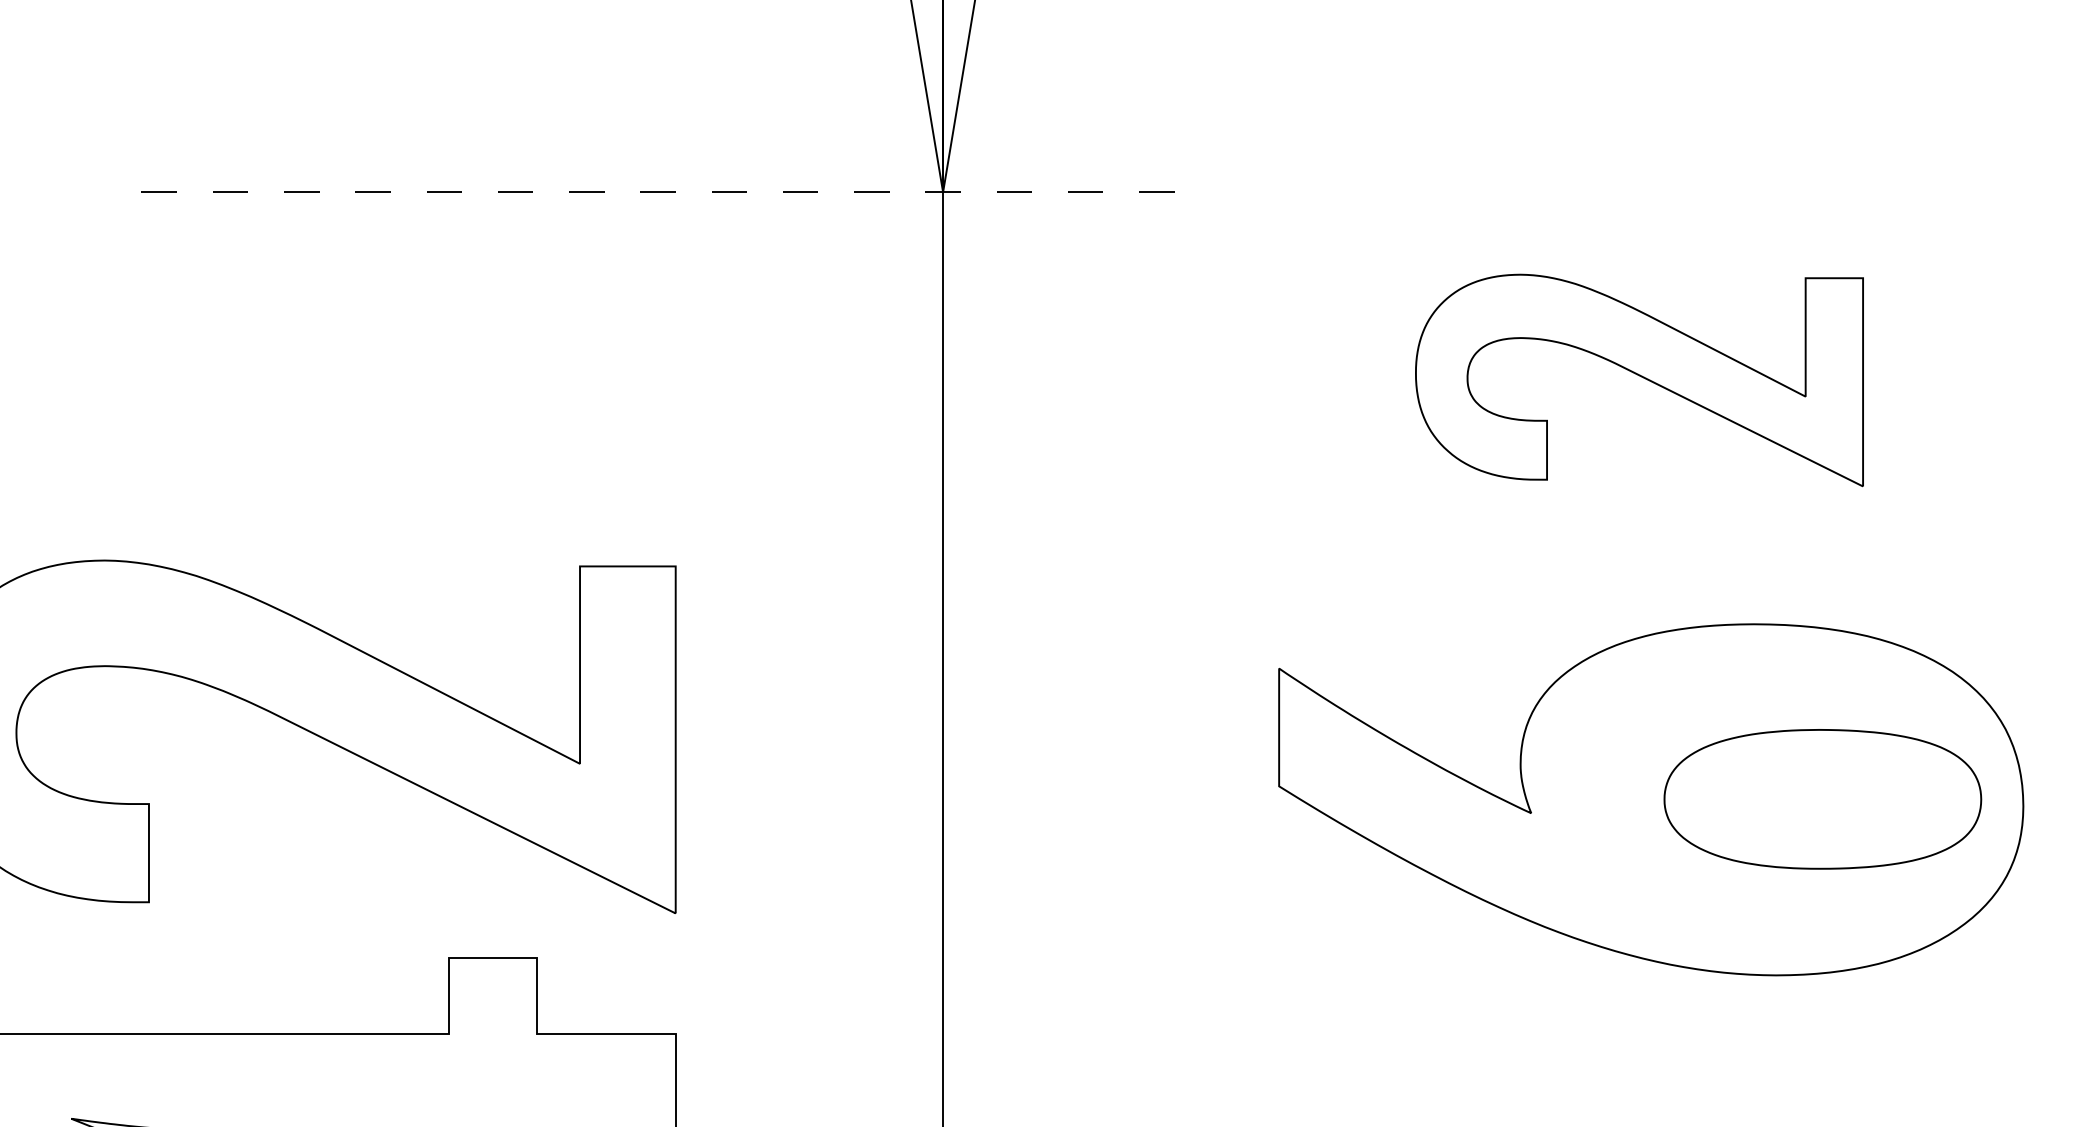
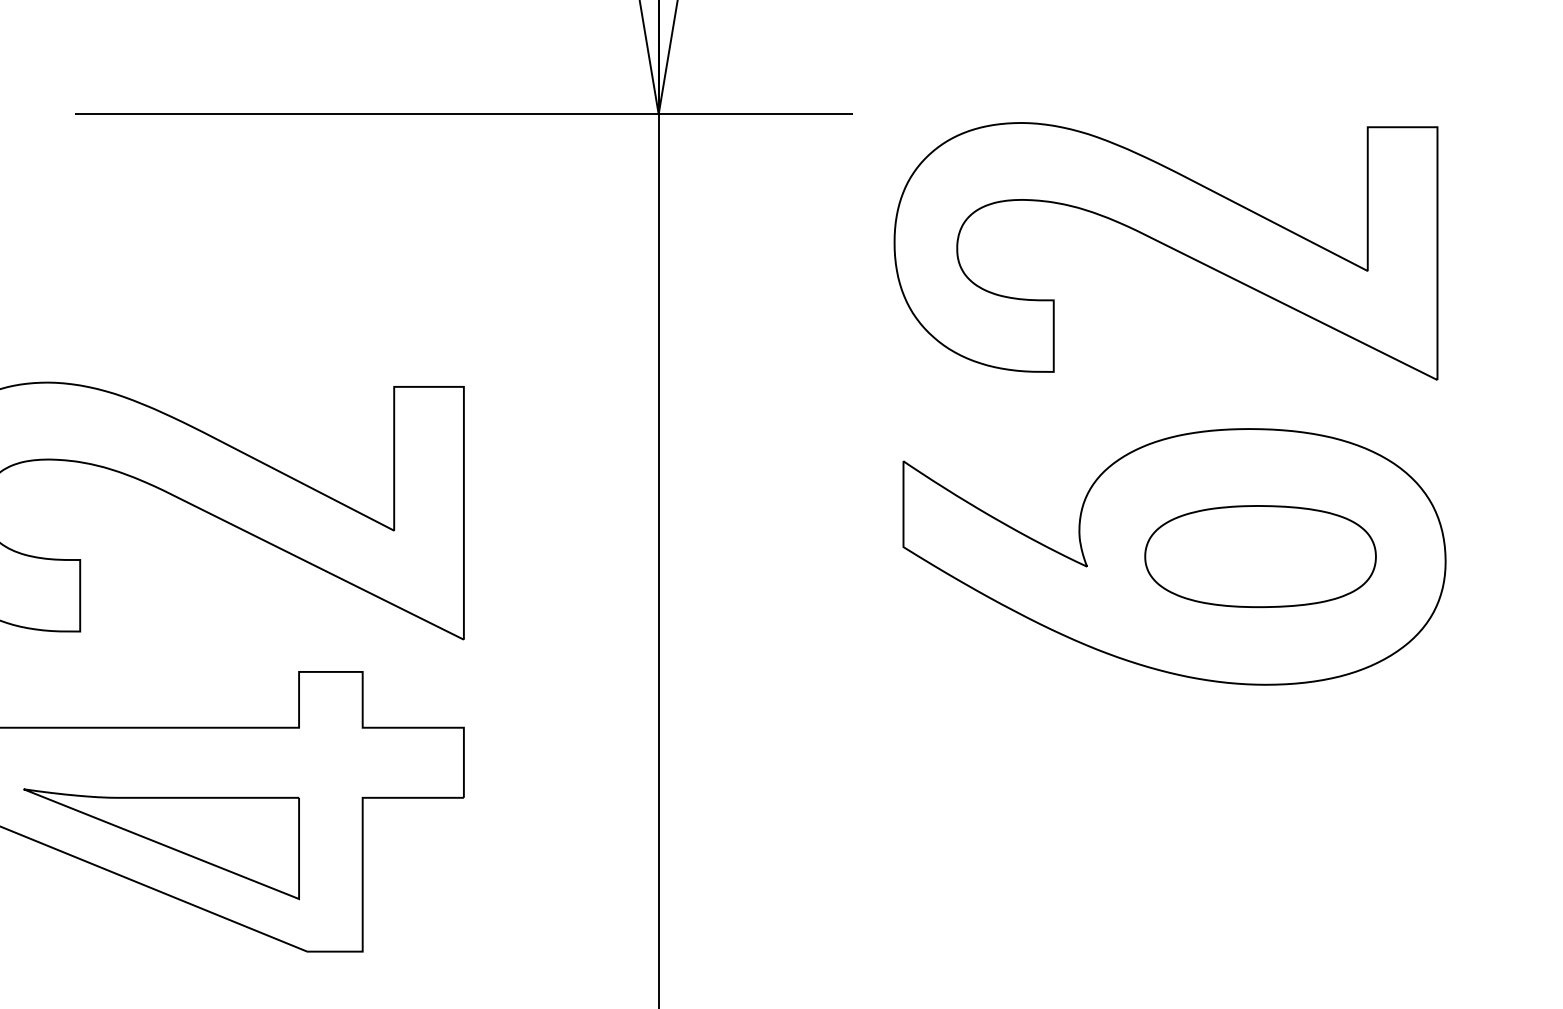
line: (676, 192) -> (464, 114), dashed -> solid
part: (1638, 380) -> (1165, 251), size x1.67
part: (1822, 799) -> (1260, 556), moved

